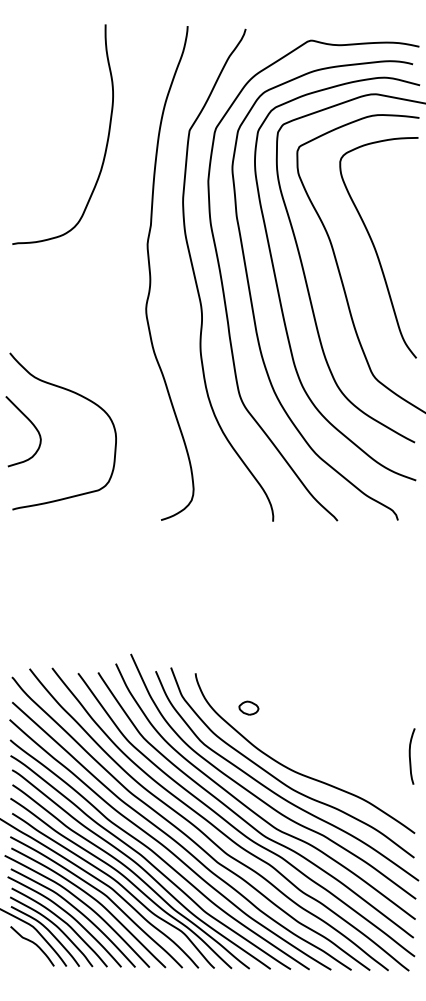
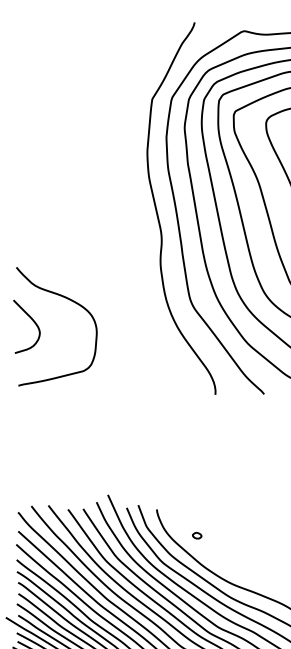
curve: (106, 141) -> (89, 107), removed
curve: (151, 275) -> (123, 208), removed
part: (248, 707) -> (196, 535), size x0.6

